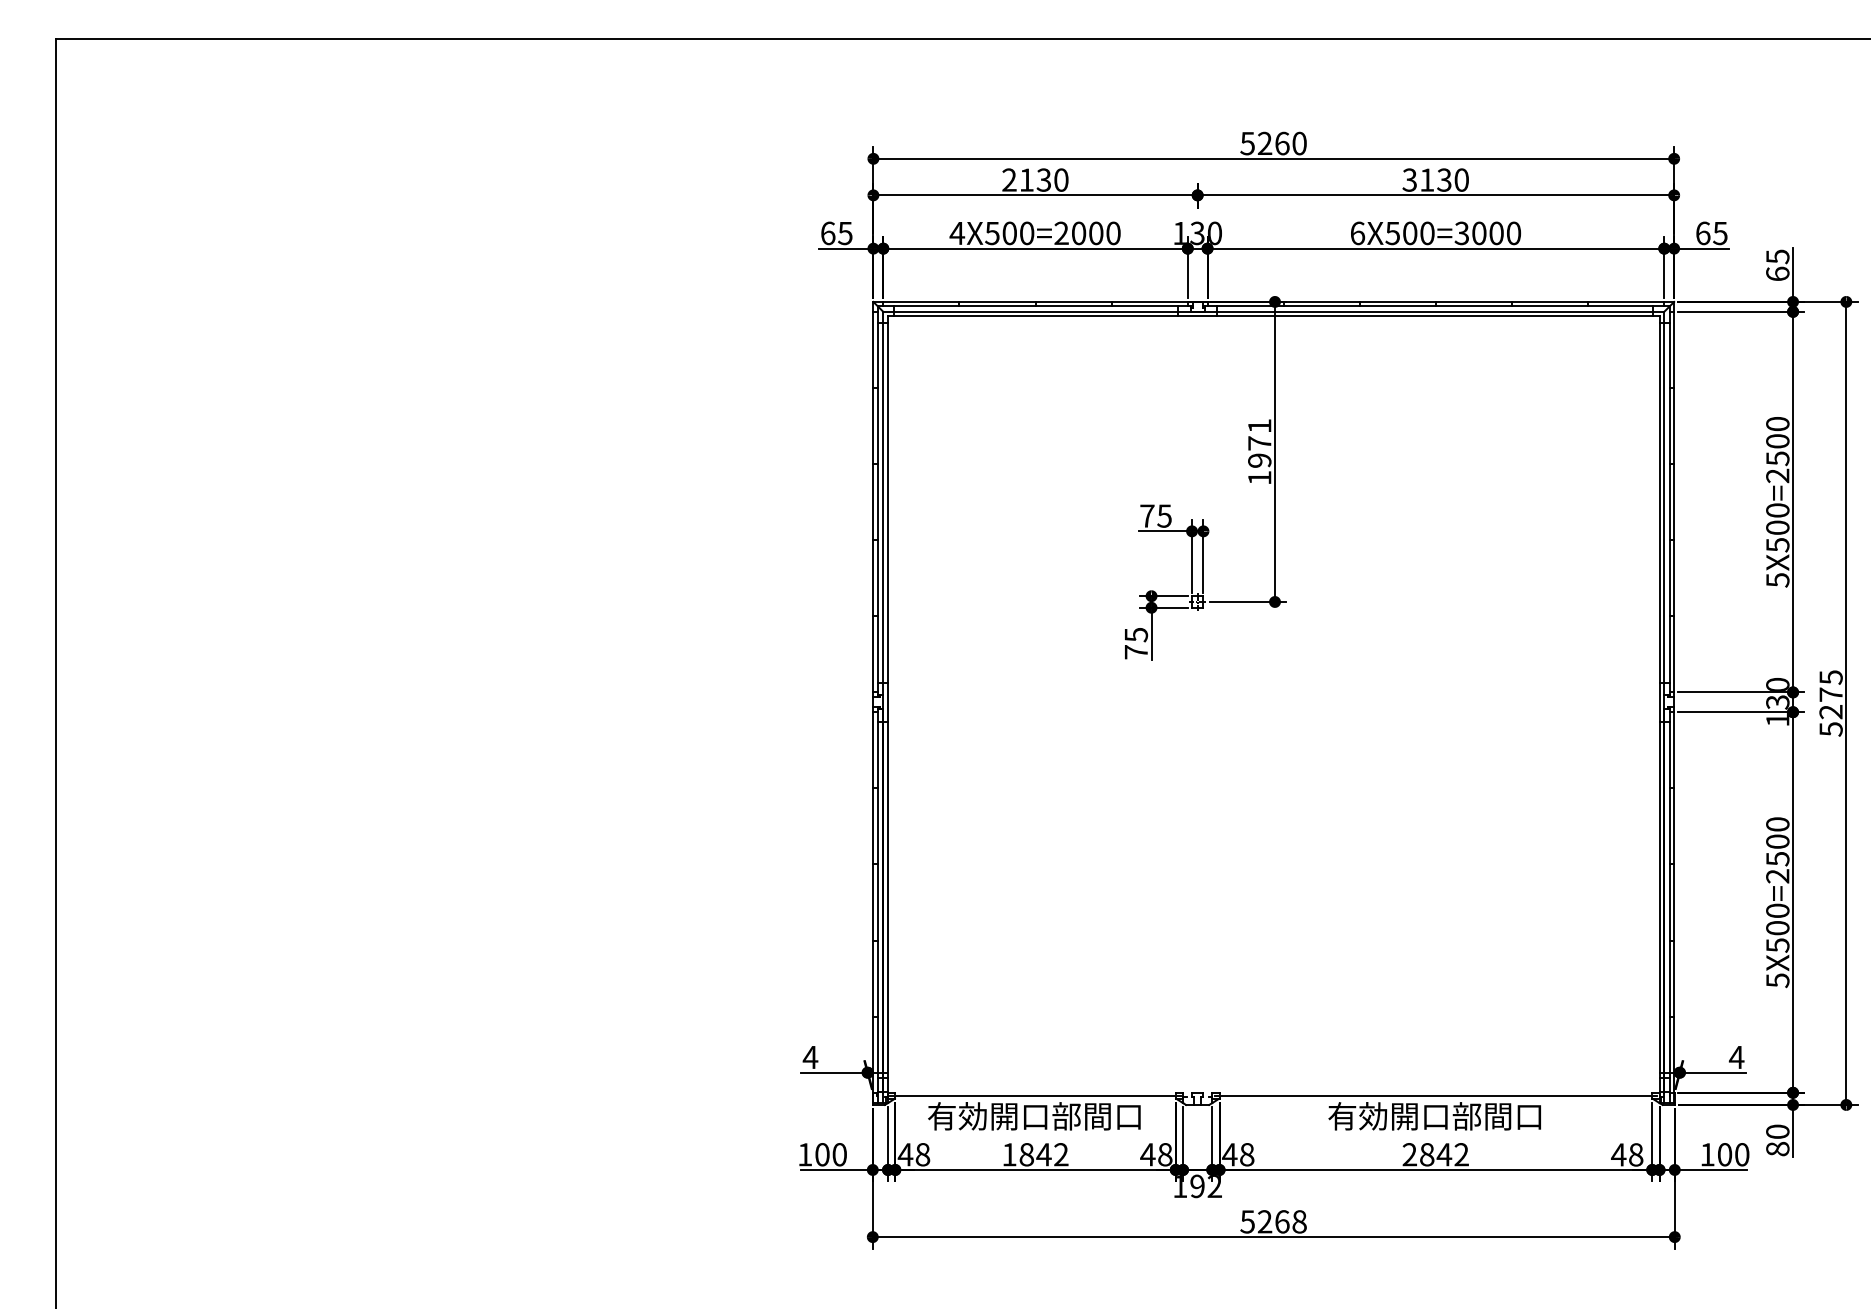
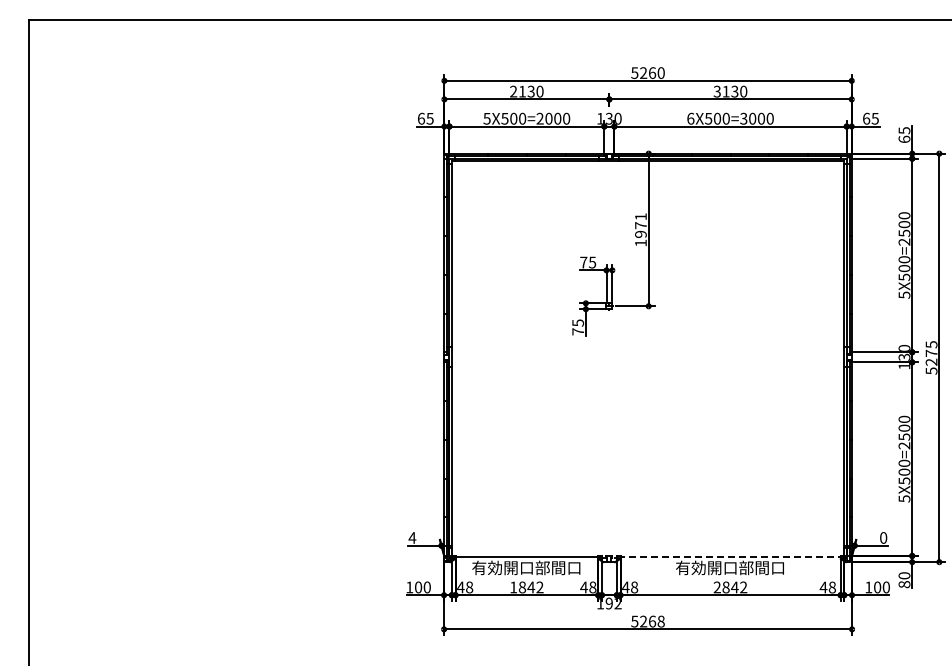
text: (956, 232) -> (486, 118), 4X500=2000 -> 5X500=2000
text: (1736, 1056) -> (883, 537), 4 -> 0
line: (1435, 1095) -> (730, 557), solid -> dashed

